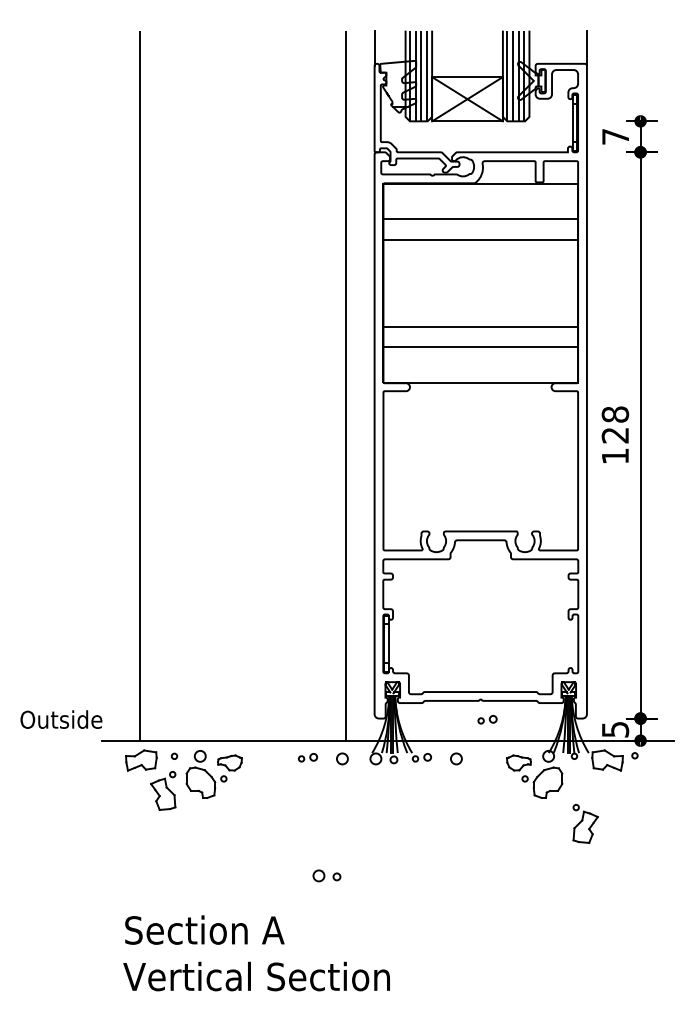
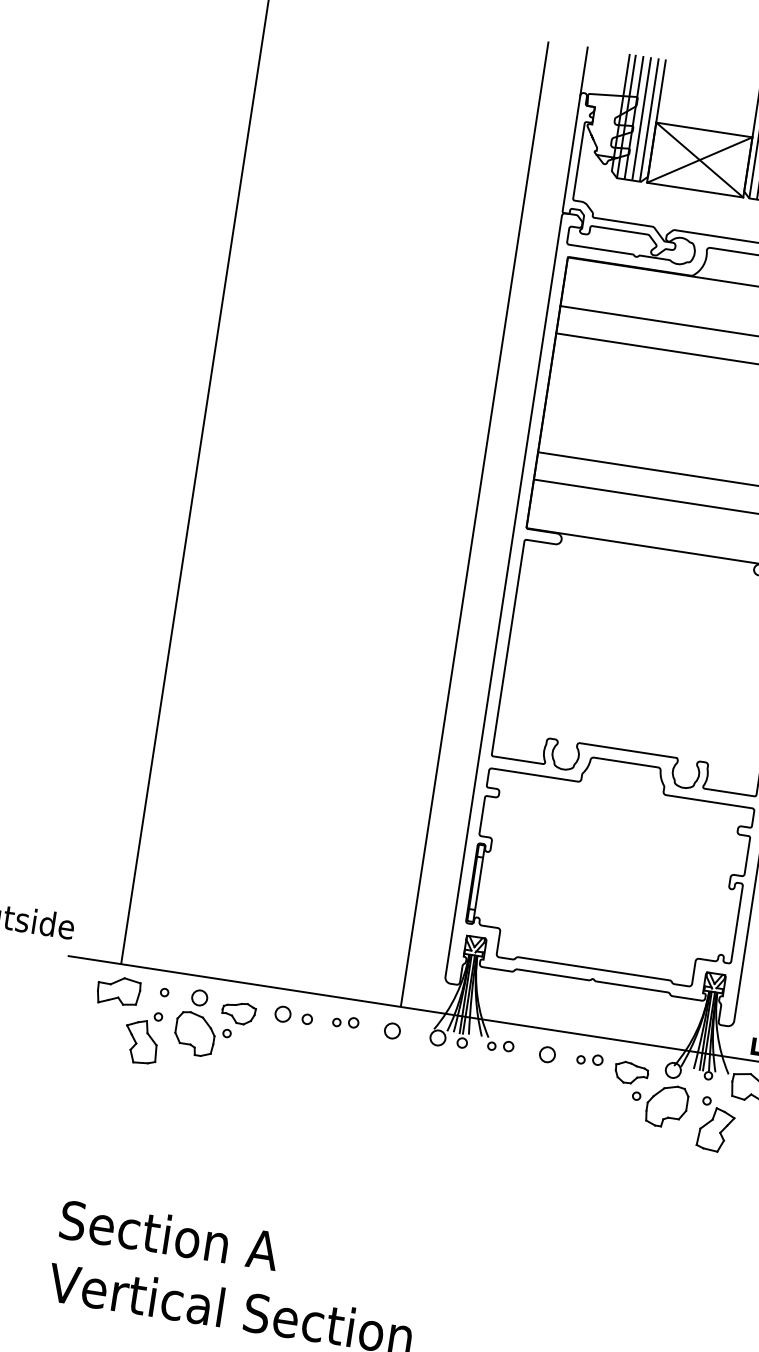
part: (487, 719) -> (589, 1059), moved
part: (585, 823) -> (716, 1124), moved
part: (326, 875) -> (293, 1015), moved

